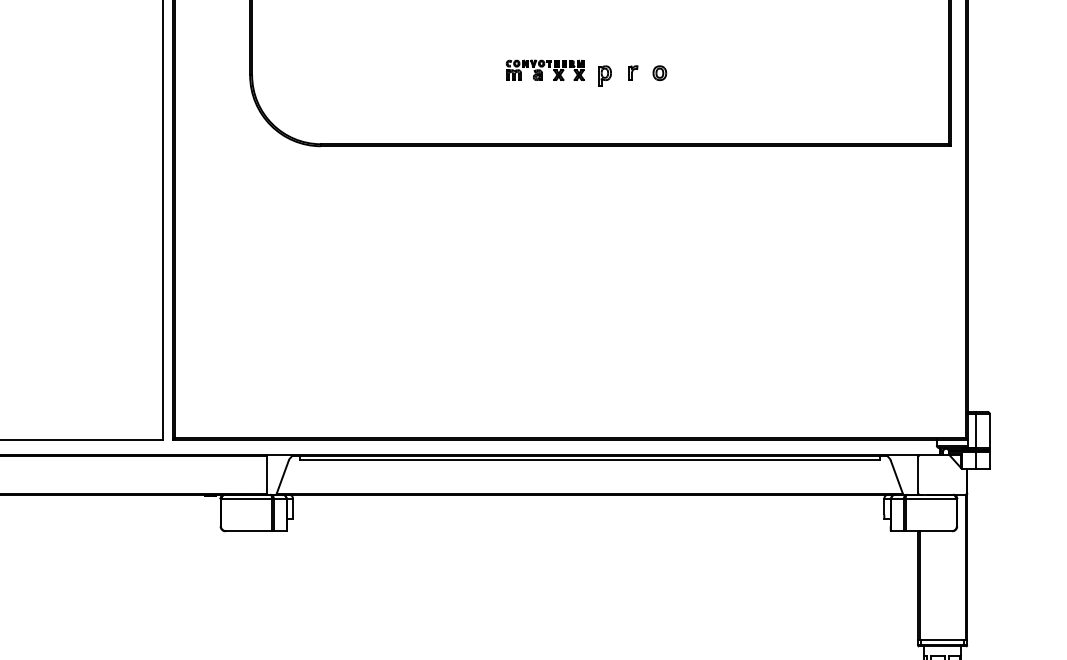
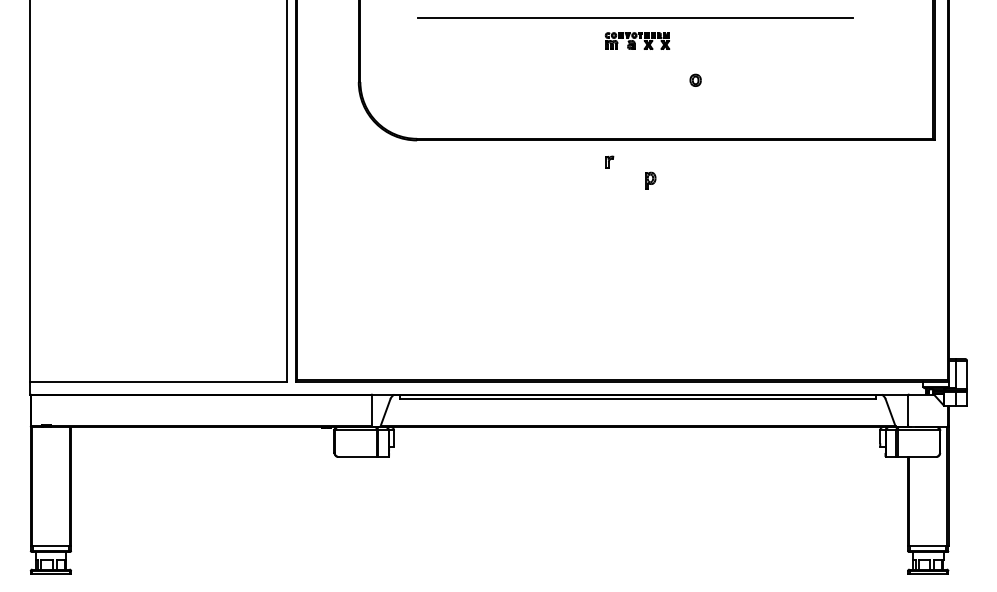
part: (545, 69) -> (637, 40), moved
part: (632, 72) -> (609, 161), moved
part: (604, 75) -> (650, 180), moved

